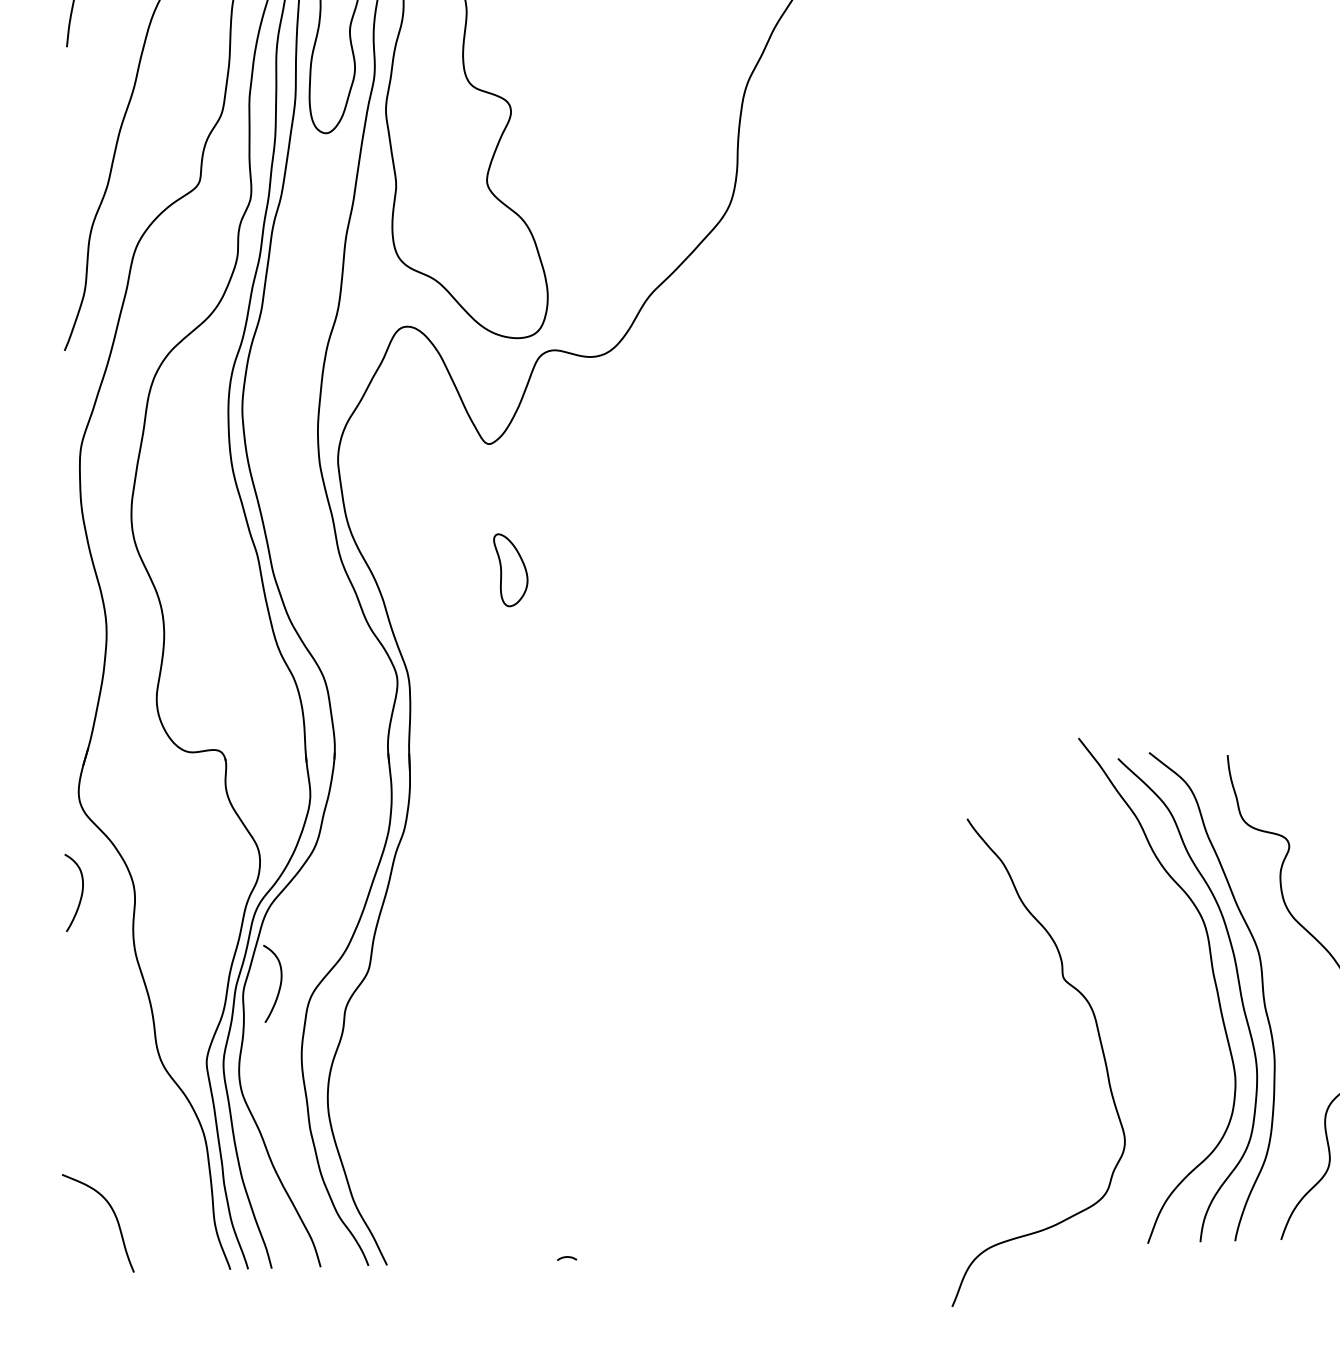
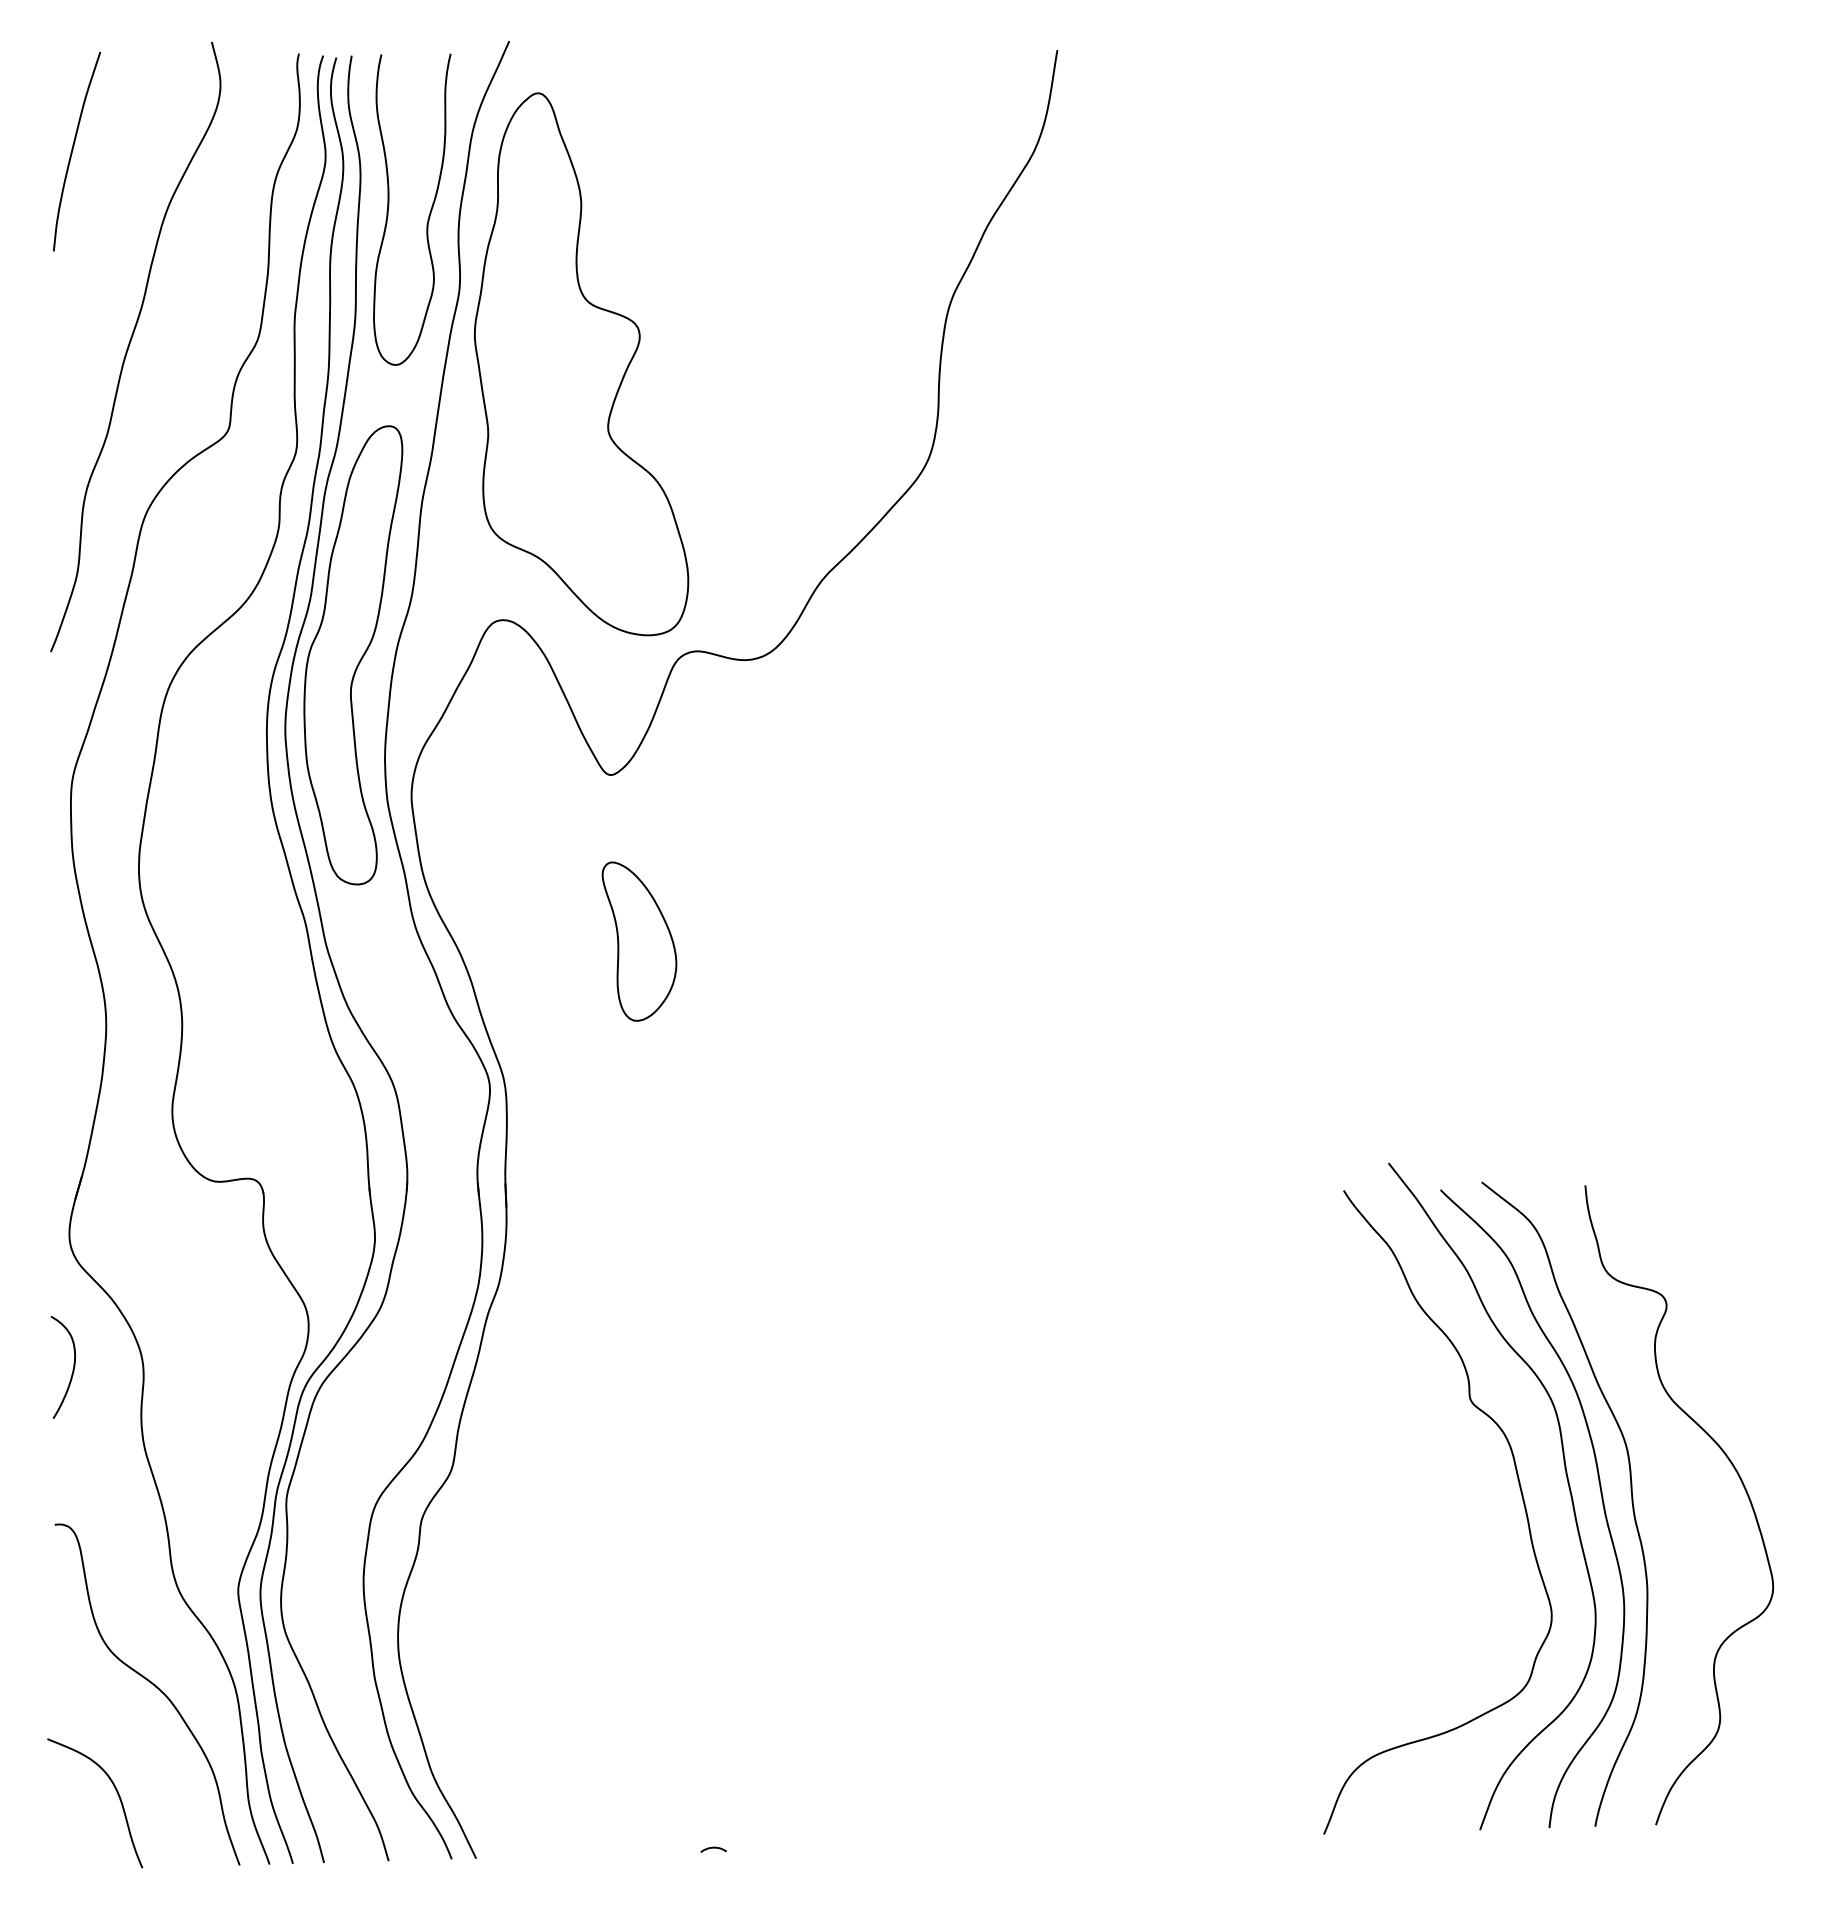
part: (294, 353) -> (353, 655), added
part: (510, 570) -> (639, 941), size x1.67
curve: (279, 985) -> (334, 1489), removed
curve: (1101, 1047) -> (1520, 1492), moved
curve: (143, 1134) -> (154, 1686), added

